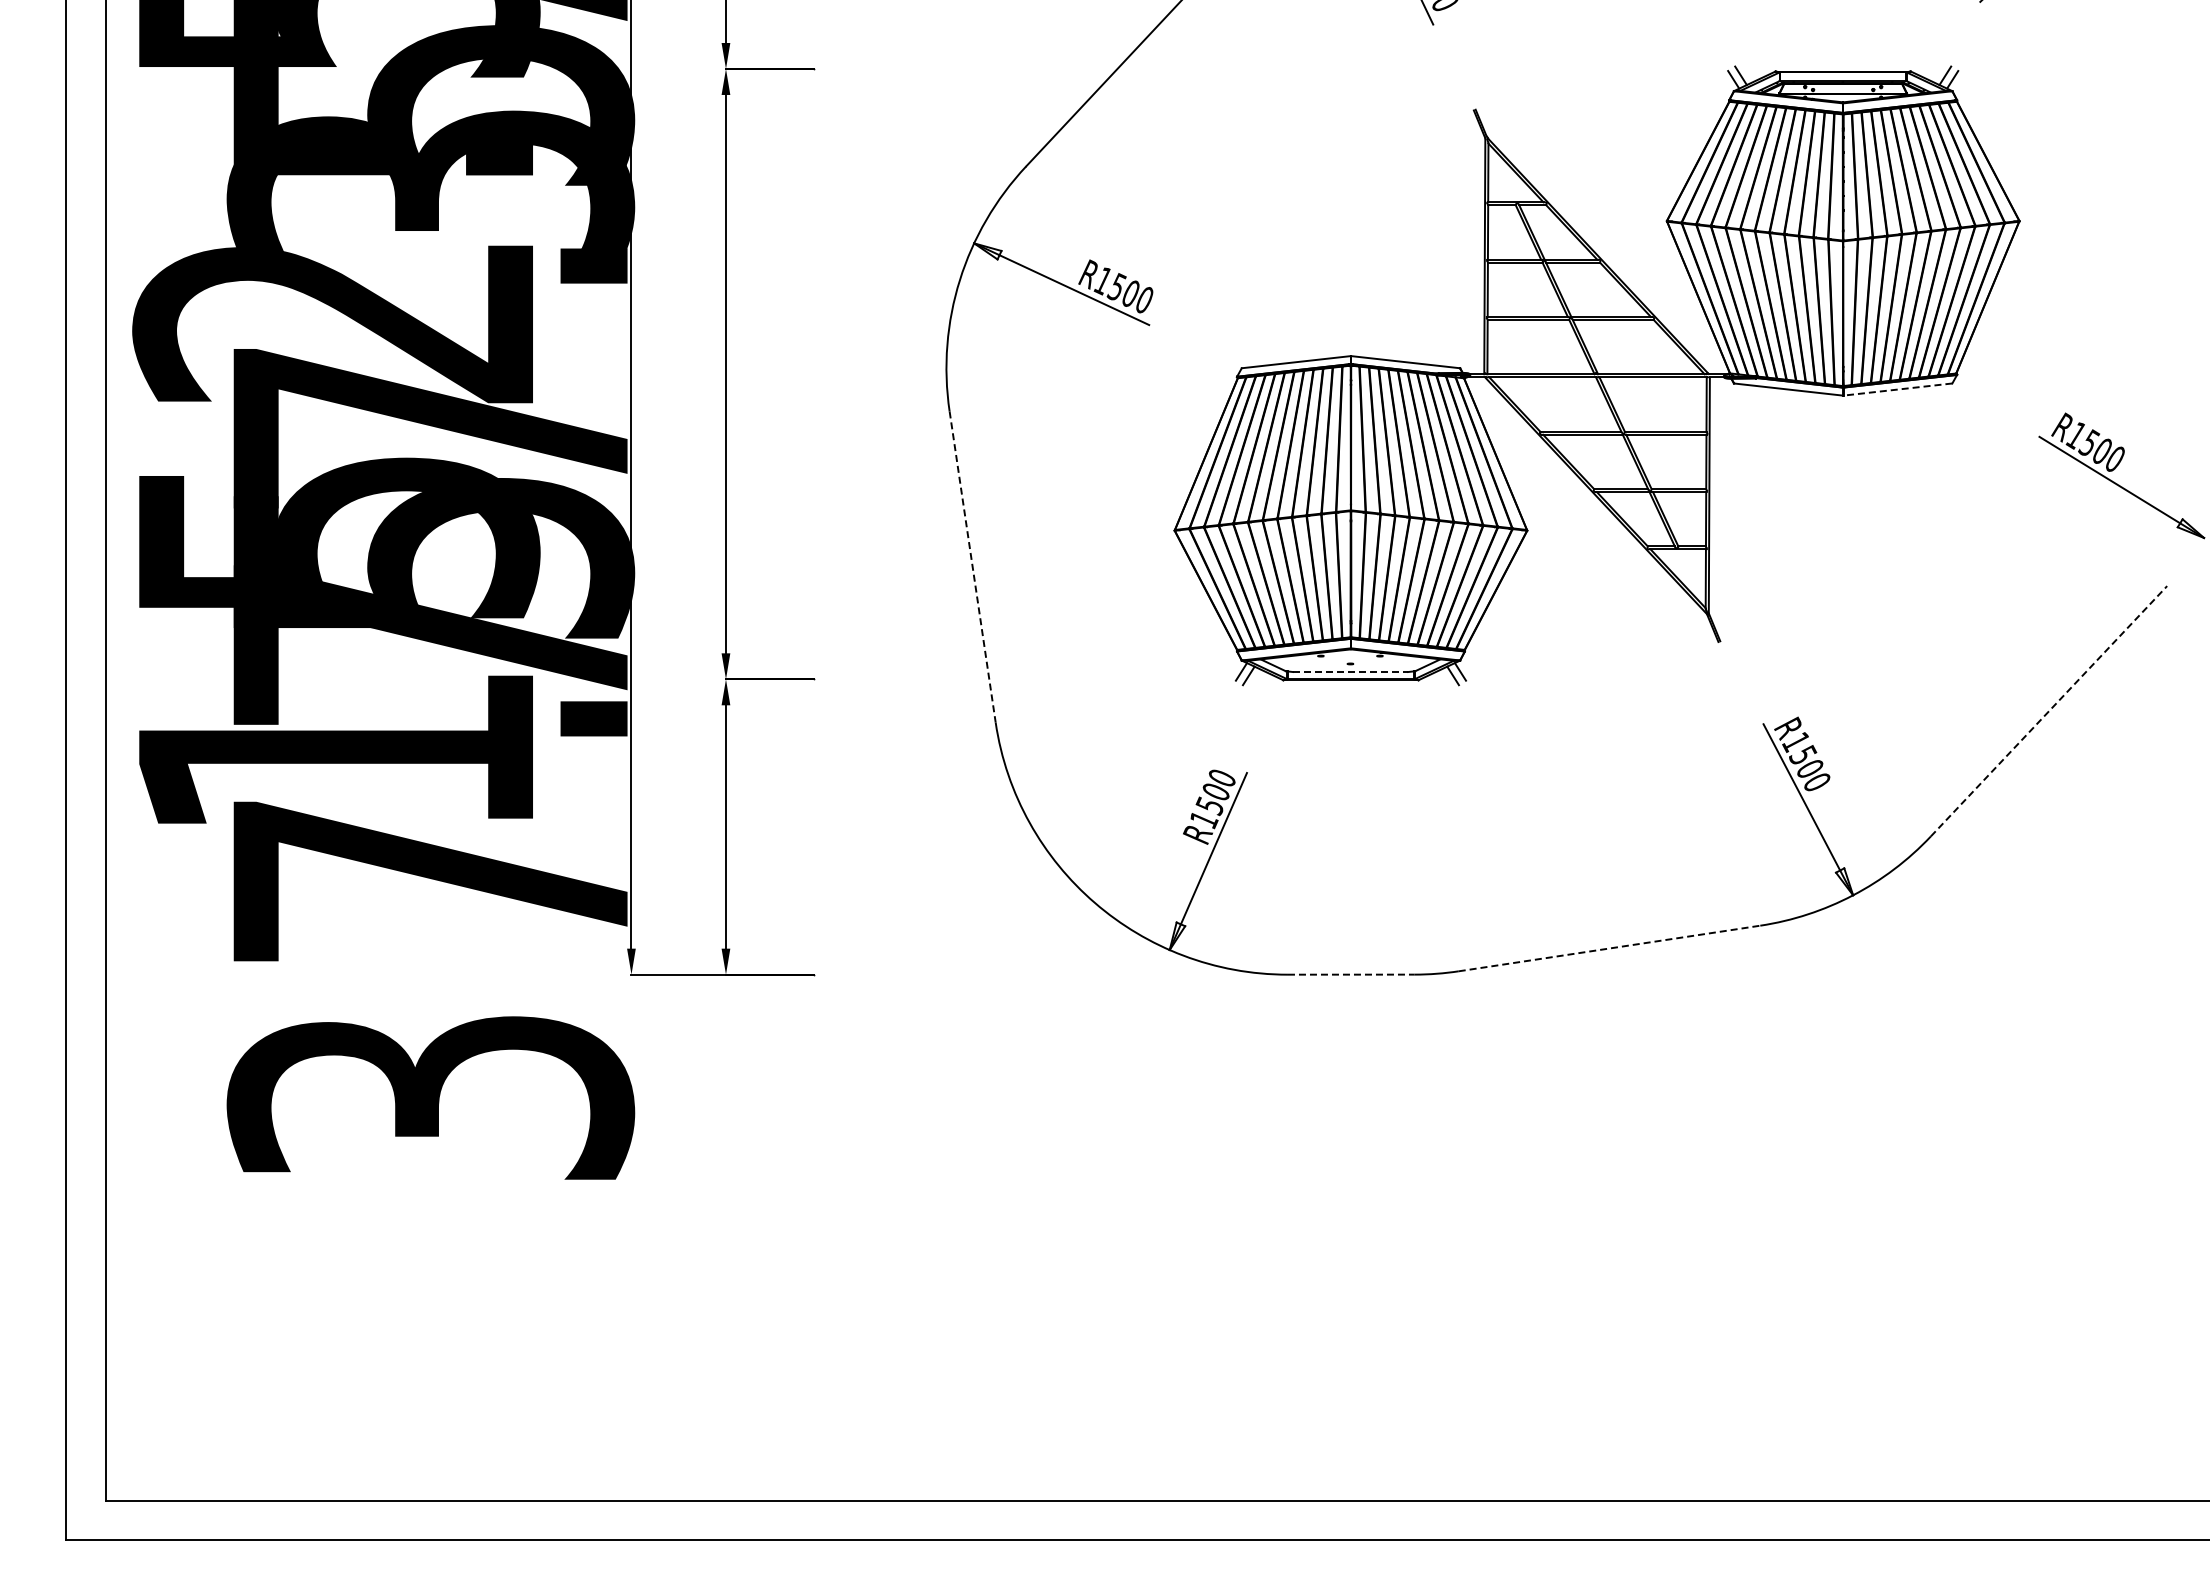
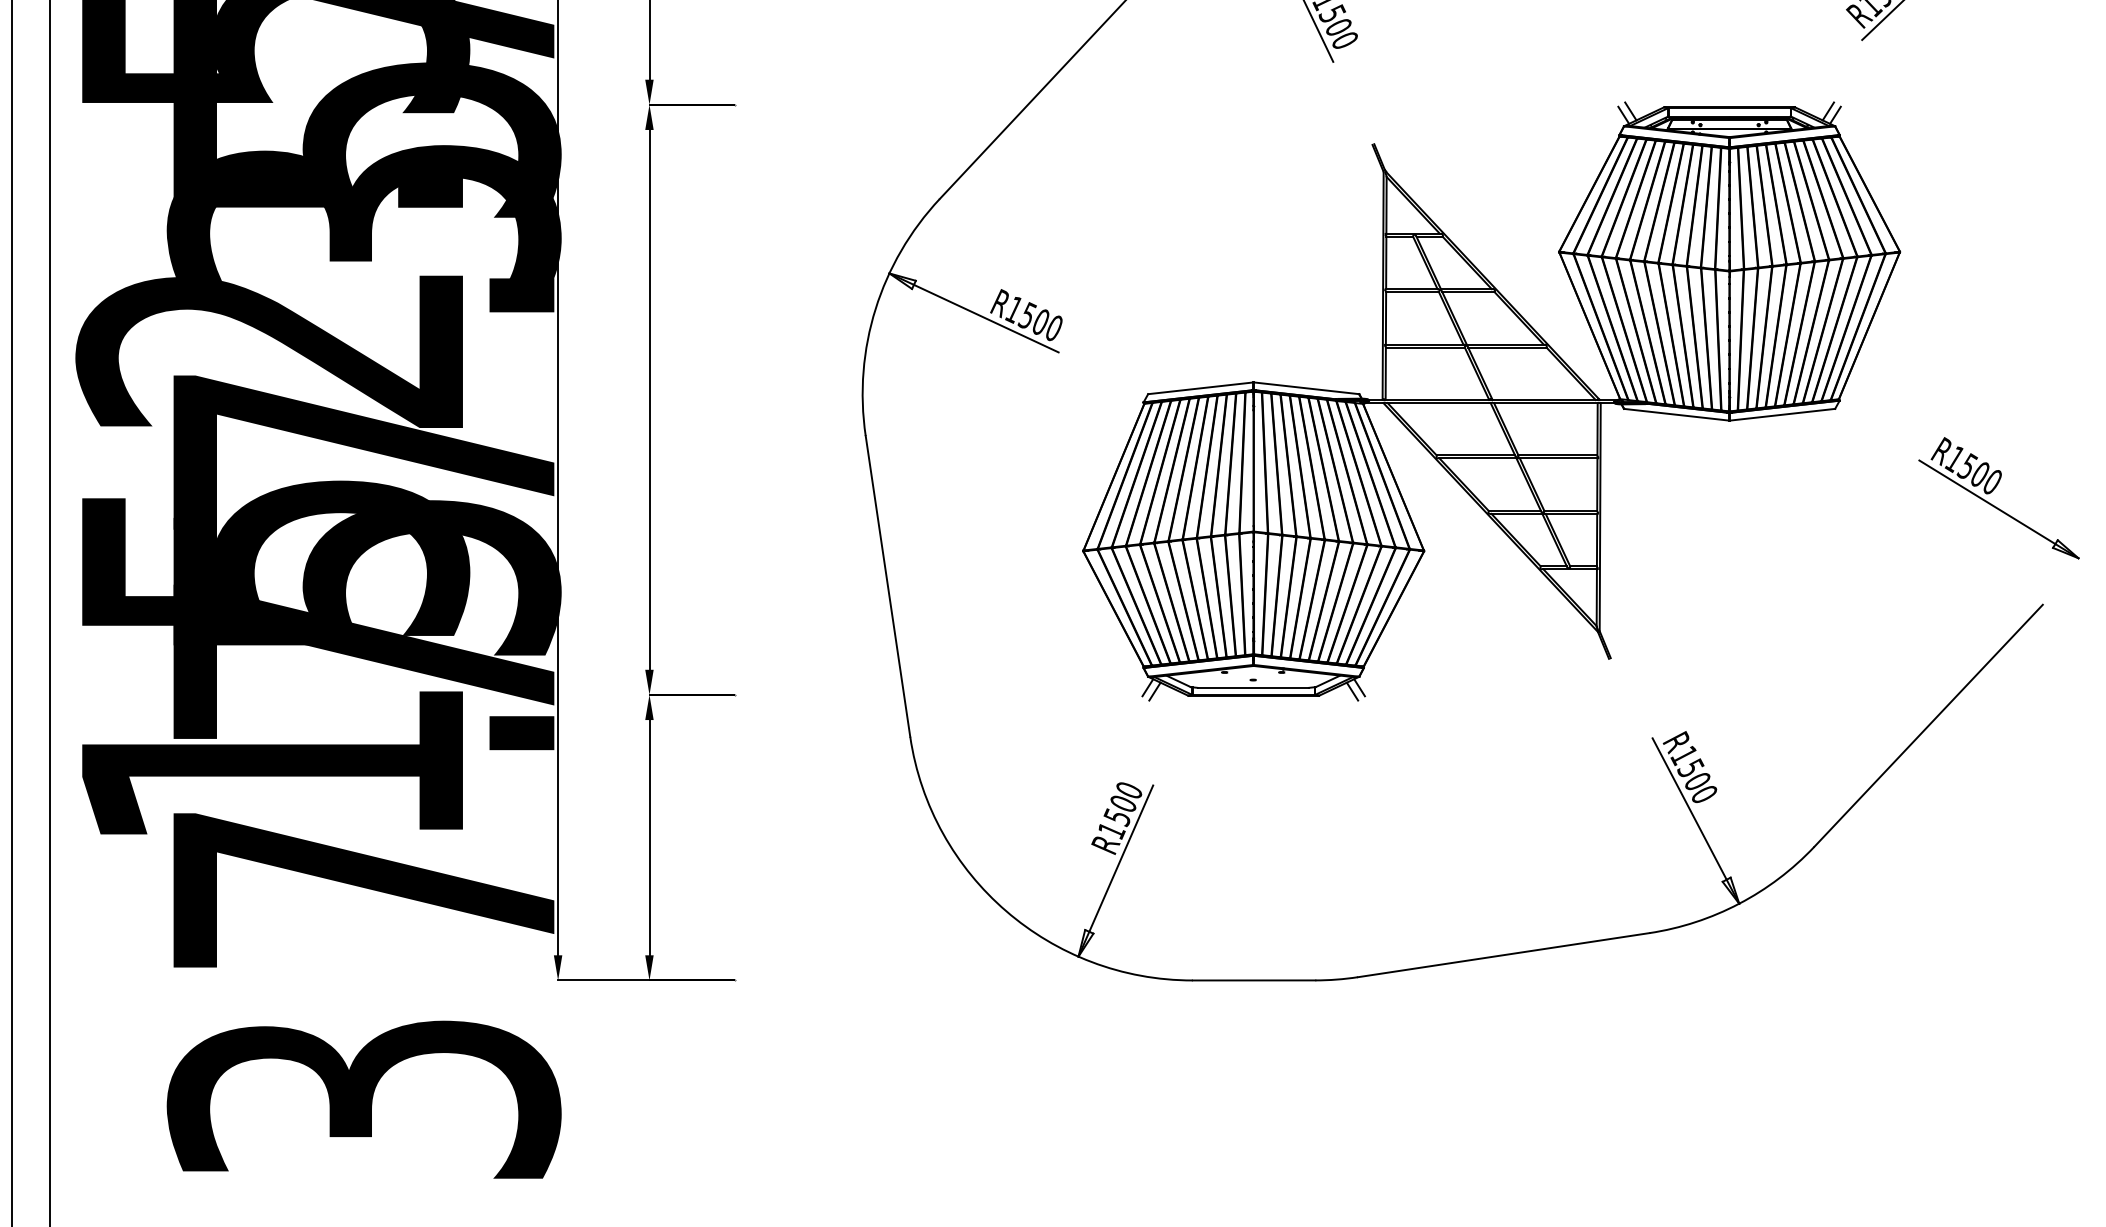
line: (1897, 389) -> (1782, 414), dashed -> solid
line: (972, 567) -> (887, 586), dashed -> solid
line: (1350, 672) -> (1253, 688), dashed -> solid
line: (2049, 710) -> (1929, 725), dashed -> solid
line: (1610, 948) -> (1504, 955), dashed -> solid
line: (1351, 974) -> (1254, 980), dashed -> solid

